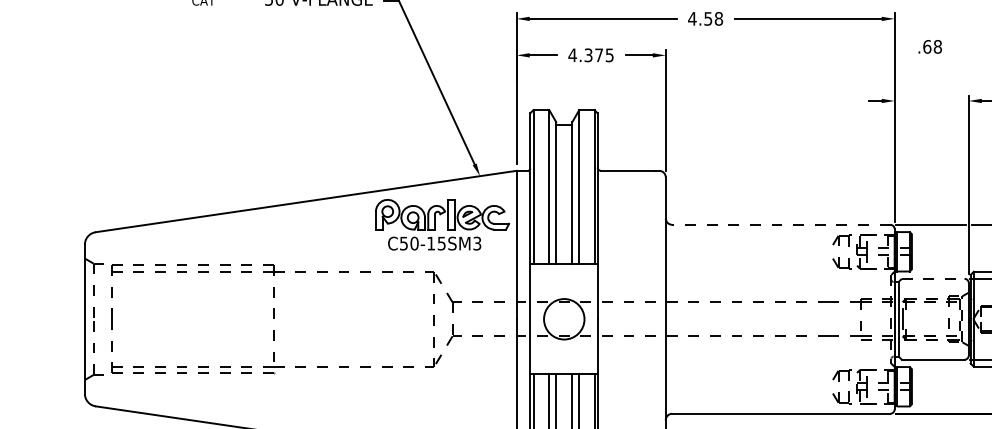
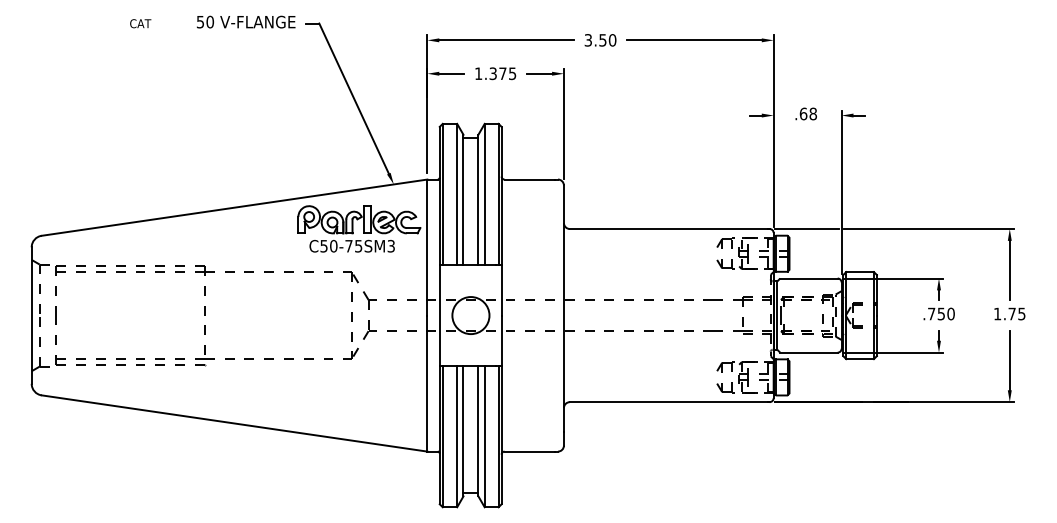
text: (705, 19) -> (600, 40), 4.58 -> 3.50
text: (929, 46) -> (805, 113), moved
text: (572, 55) -> (478, 73), 4.375 -> 1.375
line: (780, 225) -> (669, 229), dashed -> solid
text: (430, 243) -> (348, 246), C50-15SM3 -> C50-75SM3
line: (932, 278) -> (808, 278), dashed -> solid

